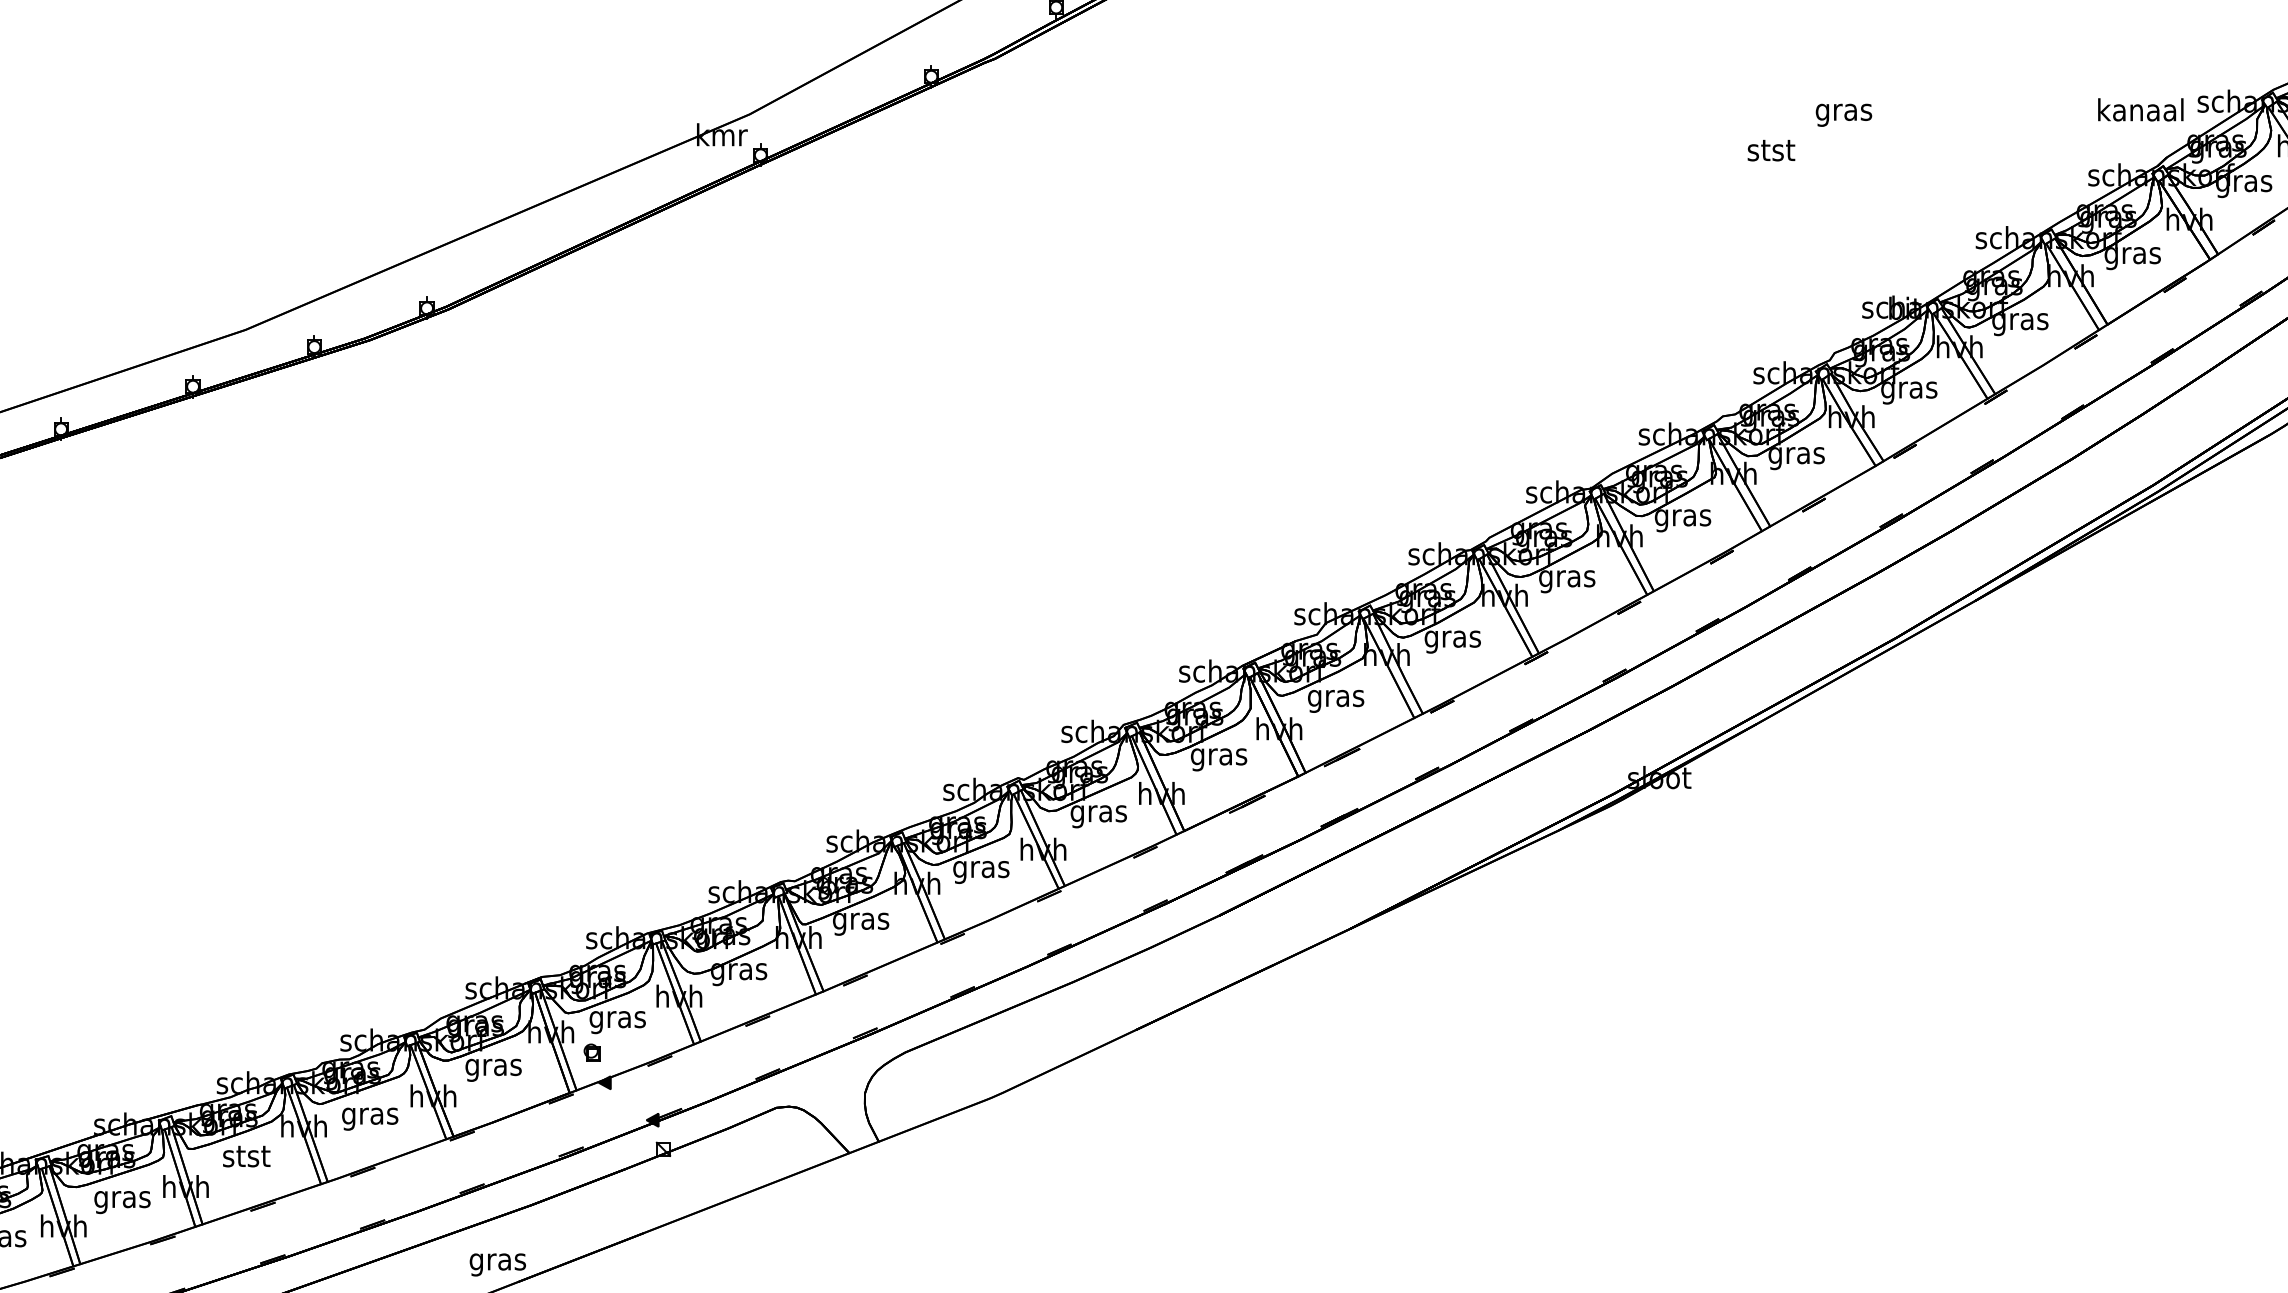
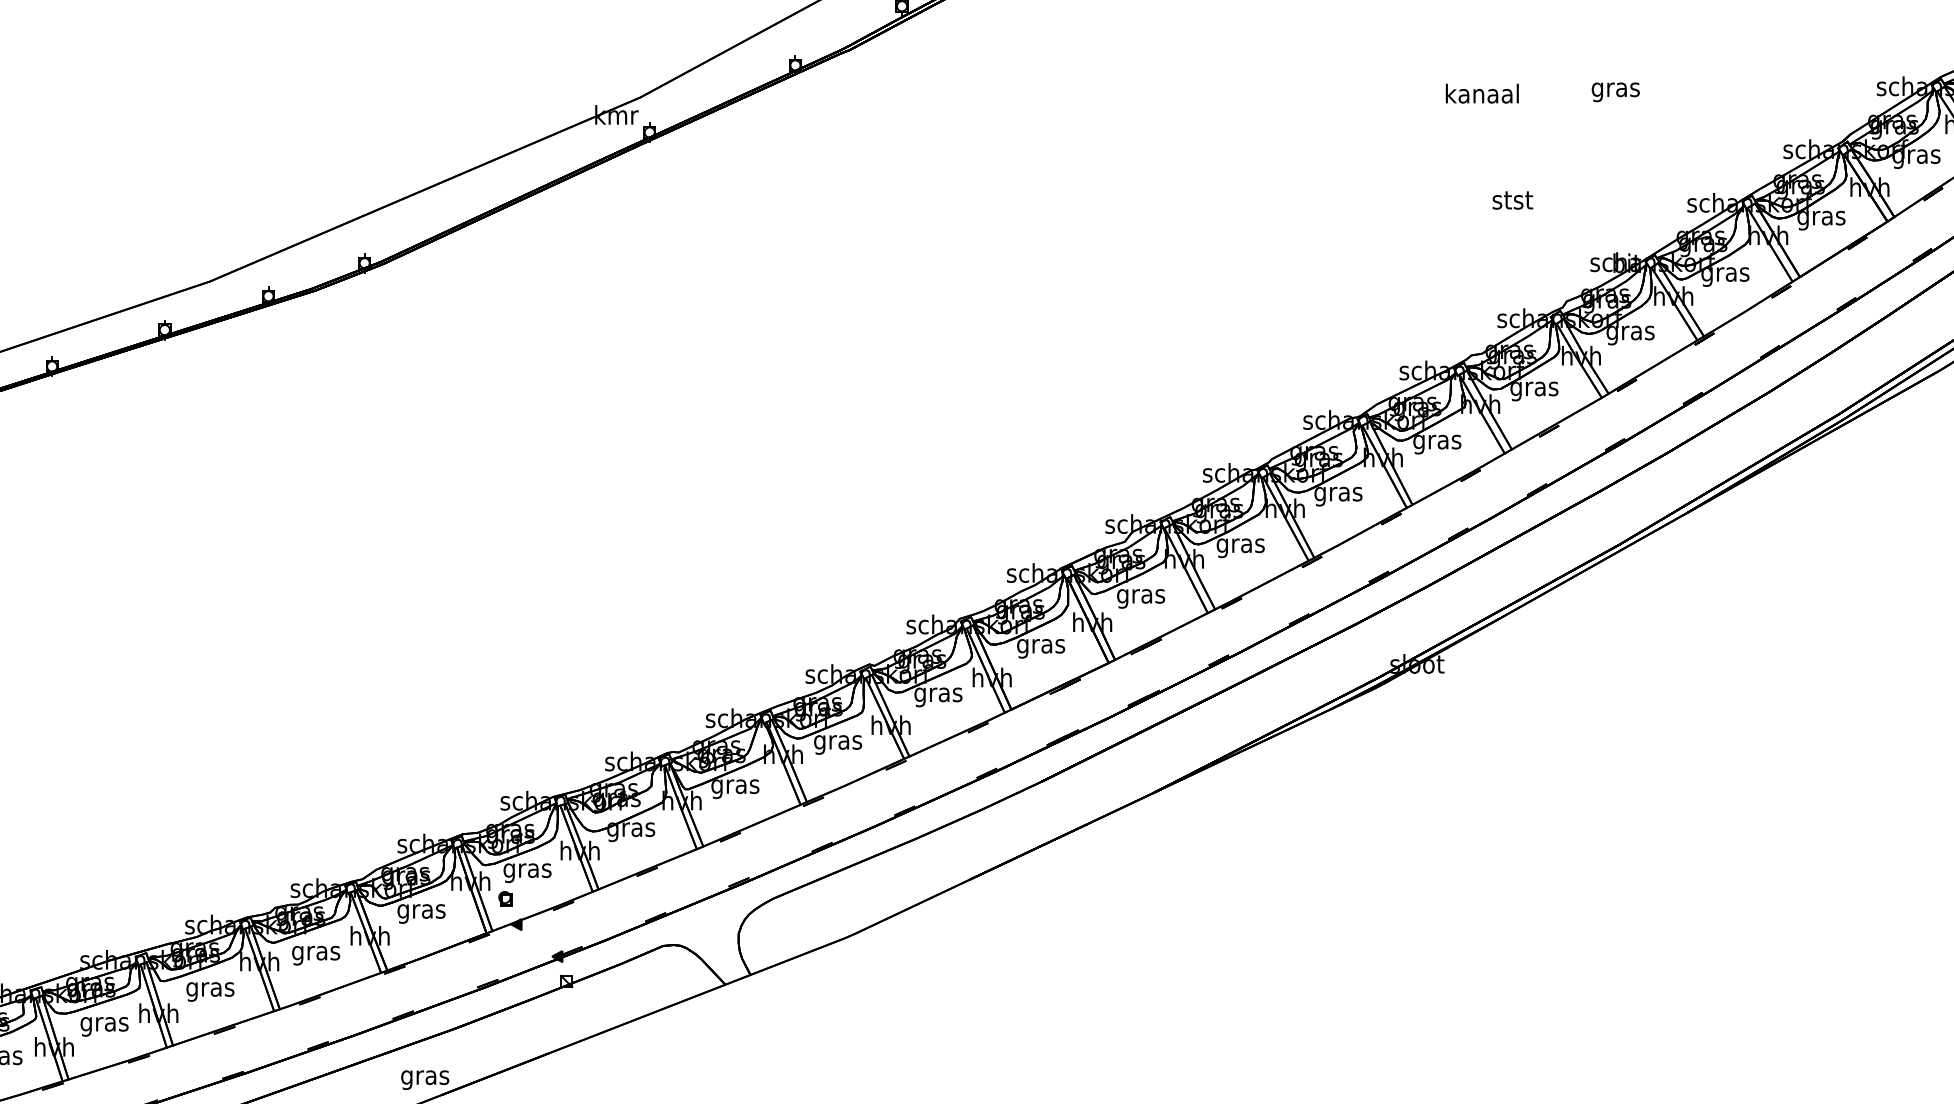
text: (2139, 109) -> (1481, 93), moved
text: (1843, 115) -> (1615, 92), moved
text: (1771, 150) -> (1512, 200), moved
text: (246, 1158) -> (210, 989), stst -> gras

